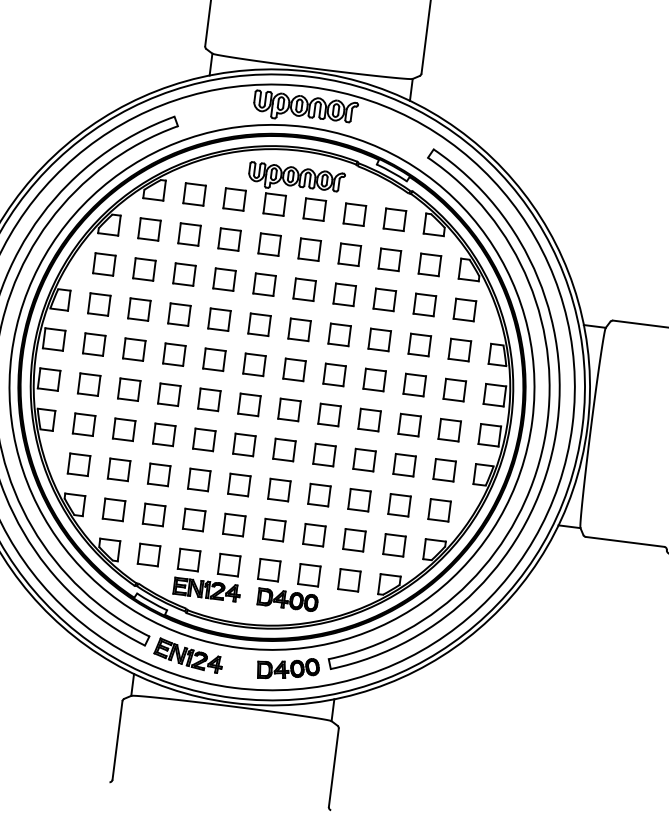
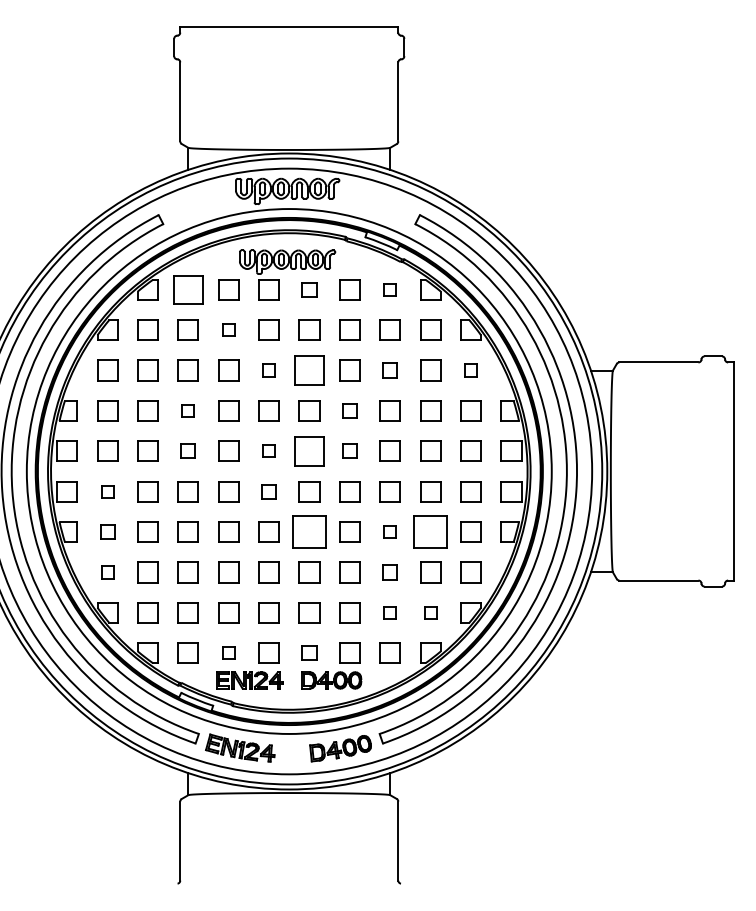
part: (193, 194) -> (187, 289), size x1.4
part: (314, 209) -> (309, 289), size x0.7
part: (394, 219) -> (389, 289), size x0.6
part: (229, 238) -> (228, 329), size x0.6
part: (264, 284) -> (268, 370), size x0.6
part: (304, 289) -> (309, 370), size x1.4
part: (384, 299) -> (389, 370), size x0.7
part: (464, 309) -> (470, 370), size x0.6
part: (178, 314) -> (187, 410), size x0.6
part: (339, 334) -> (349, 410), size x0.7
part: (173, 353) -> (187, 450), size x0.7
part: (253, 363) -> (268, 450), size x0.6
part: (294, 369) -> (309, 450), size x1.4
part: (334, 374) -> (349, 450), size x0.7
part: (89, 384) -> (107, 491), size x0.6
part: (248, 404) -> (268, 491), size x0.7
part: (84, 424) -> (107, 531), size x0.7
part: (284, 449) -> (309, 531), size x1.6
part: (363, 459) -> (389, 531), size x0.6
part: (78, 464) -> (107, 572), size x0.6
part: (404, 464) -> (430, 531), size x1.6
part: (358, 500) -> (389, 572), size x0.7
part: (353, 539) -> (389, 612), size x0.6
part: (394, 544) -> (430, 612), size x0.6
part: (188, 559) -> (228, 652), size x0.6
part: (269, 569) -> (309, 652), size x0.7

